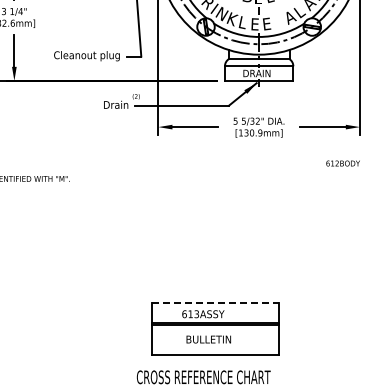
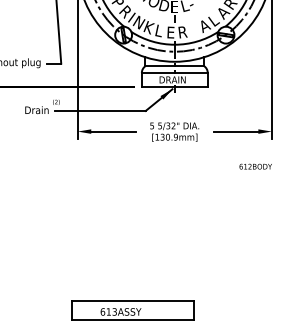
text: (268, 23) -> (183, 31), E -> R
line: (216, 303) -> (133, 301), dashed -> solid

